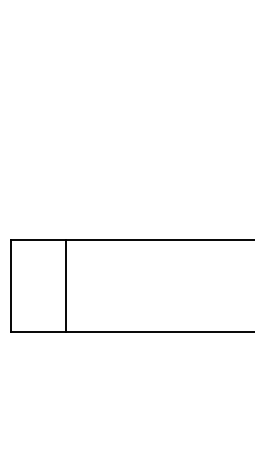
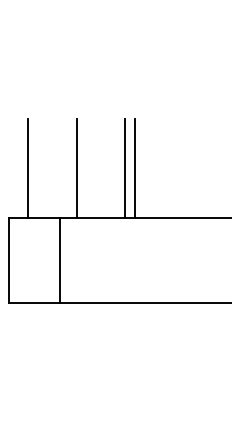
line: (31, 184) -> (28, 168), added
line: (84, 184) -> (76, 168), added
line: (137, 184) -> (125, 168), added
line: (148, 184) -> (135, 168), added

